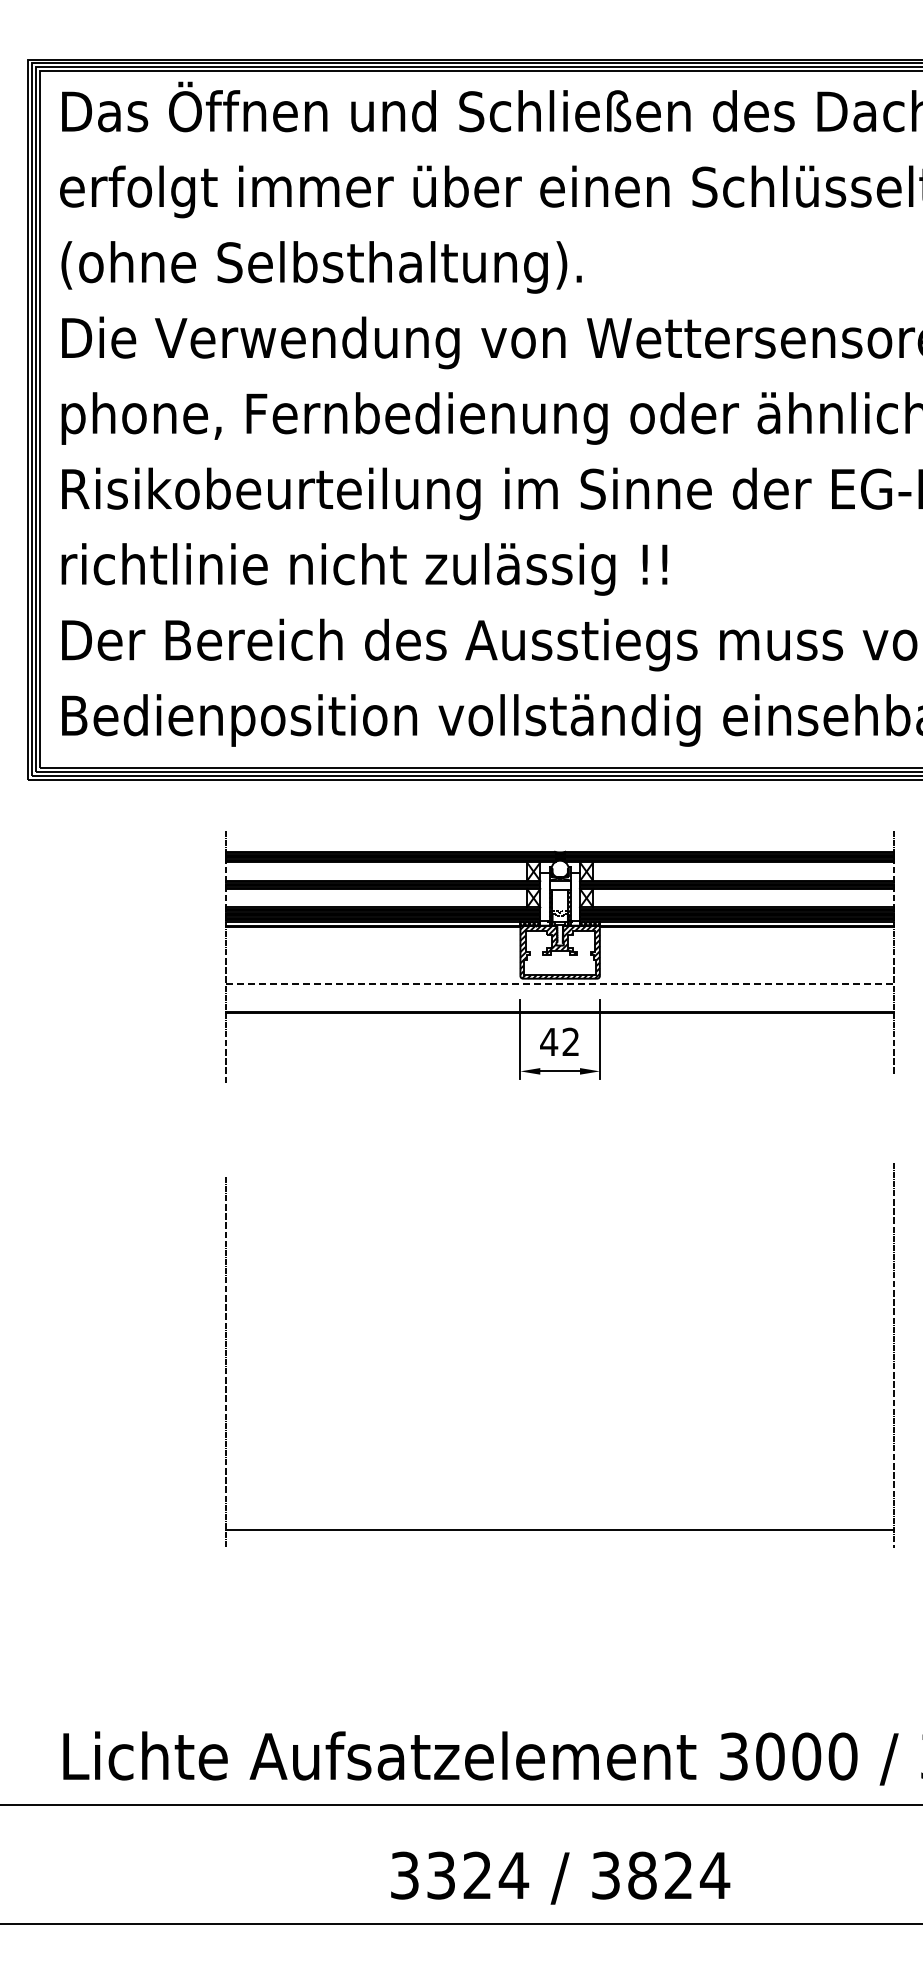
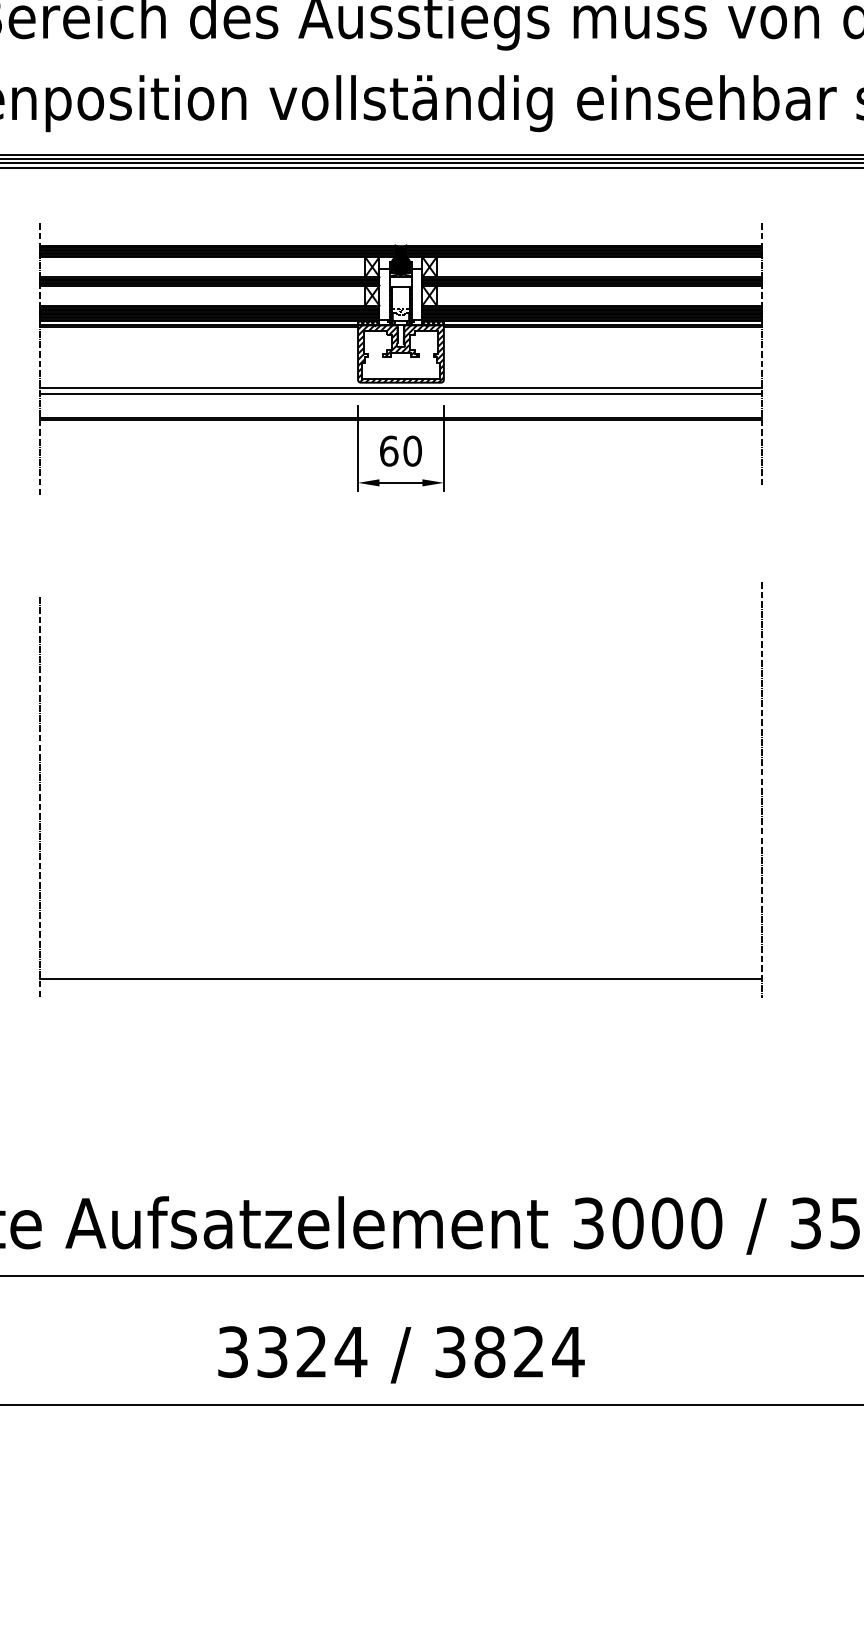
hatch: (559, 868) -> (400, 263), added
line: (560, 983) -> (401, 387), dashed -> solid
line: (559, 989) -> (400, 394), added
text: (559, 1041) -> (400, 450), 42 -> 60

